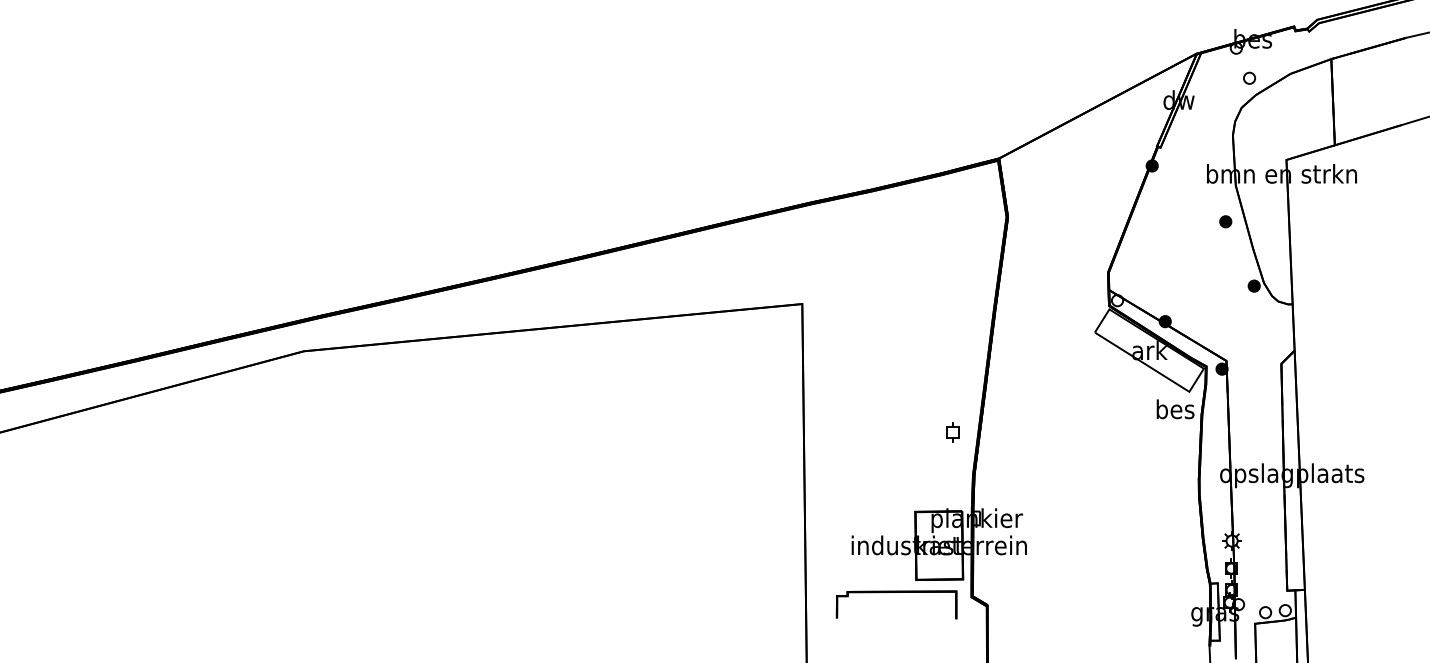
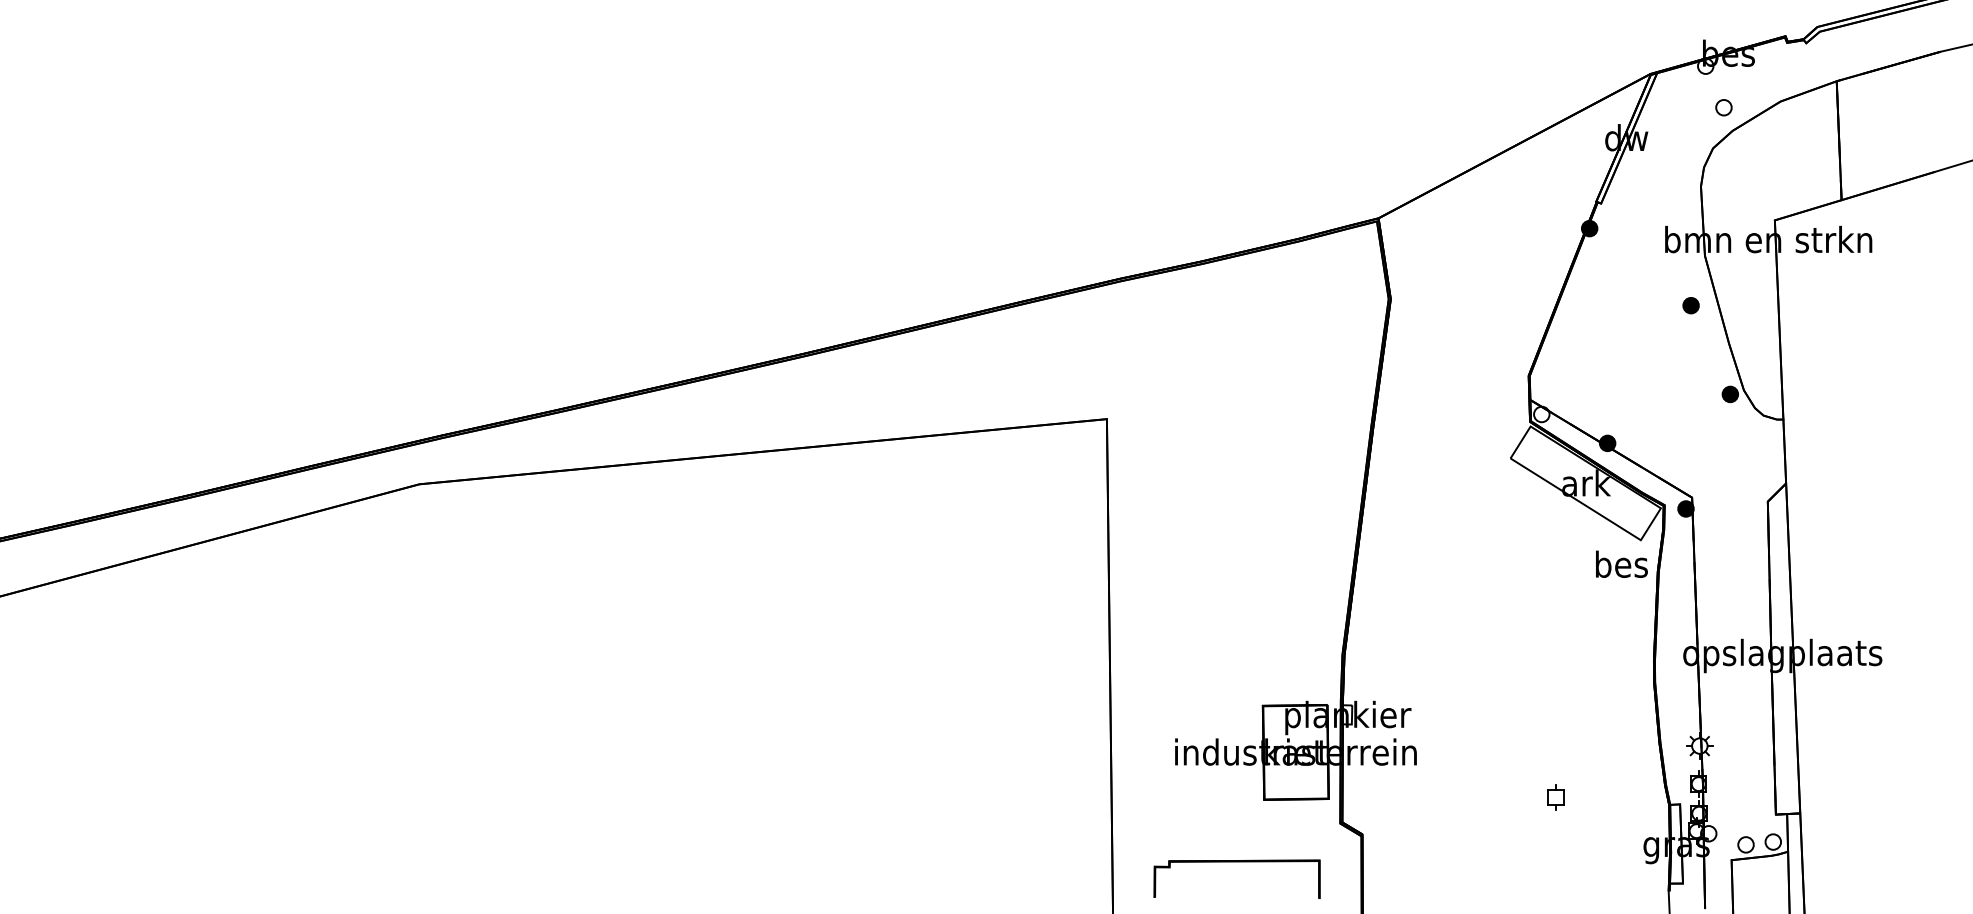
part: (952, 432) -> (1555, 797), moved
part: (896, 592) -> (1236, 862), moved

